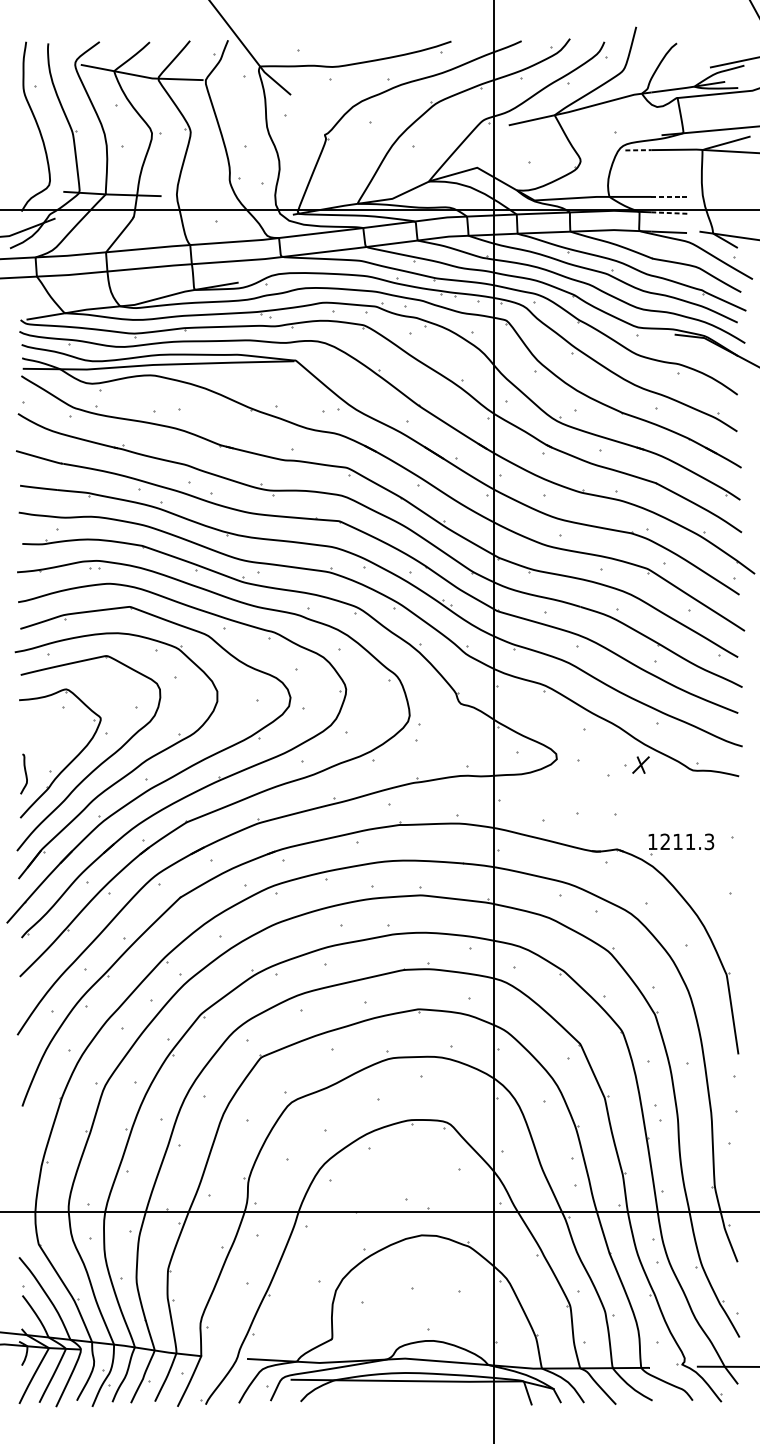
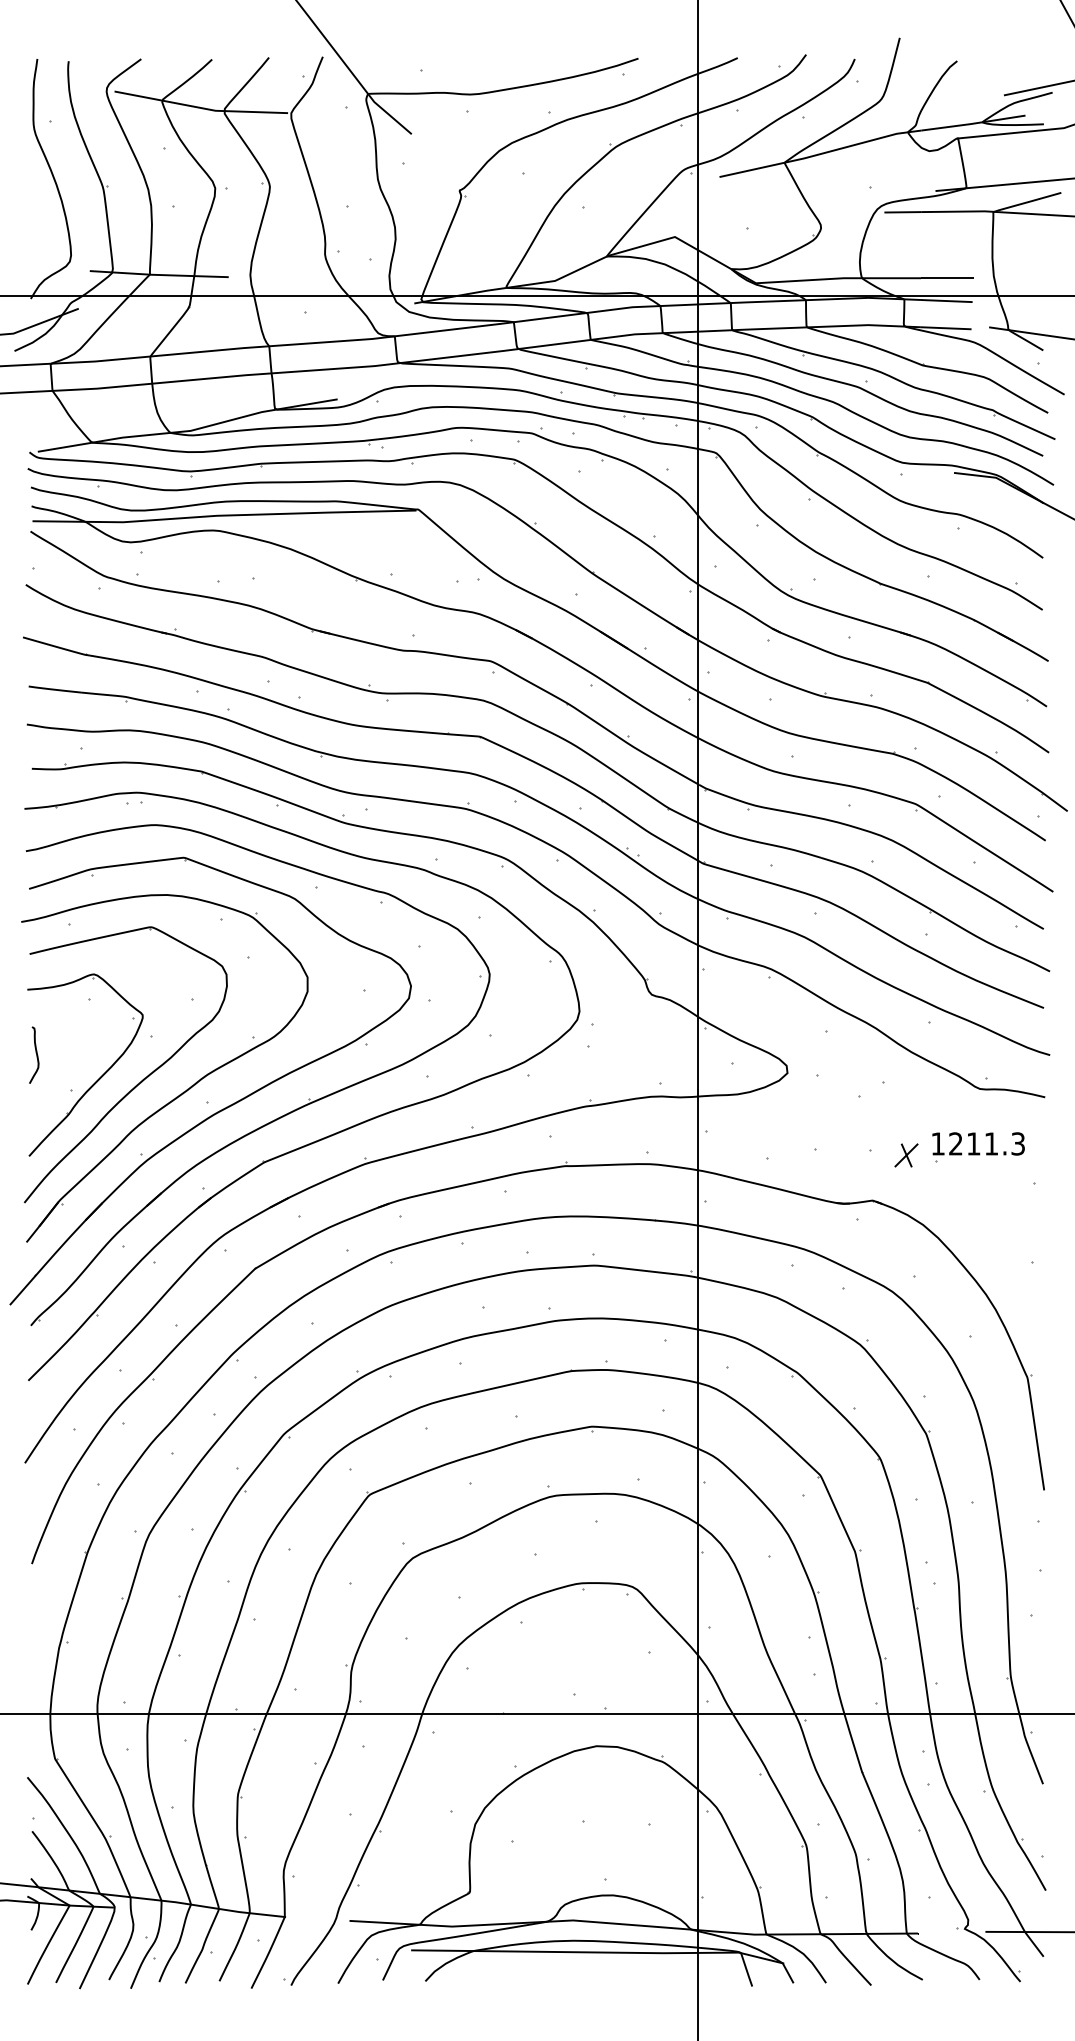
line: (638, 150) -> (903, 212), dashed -> solid
line: (670, 197) -> (947, 278), dashed -> solid
line: (669, 213) -> (946, 301), dashed -> solid
part: (641, 765) -> (906, 1155), moved
curve: (25, 773) -> (36, 1054), moved
part: (681, 844) -> (978, 1147), moved

